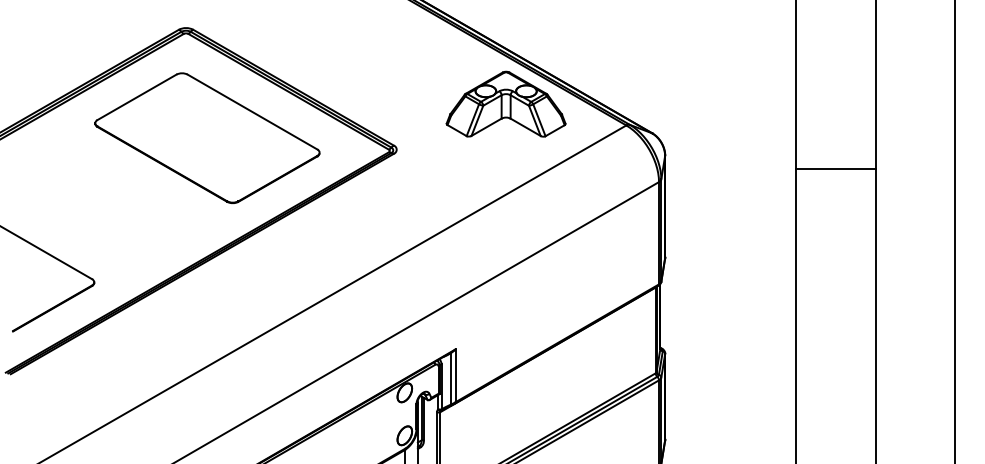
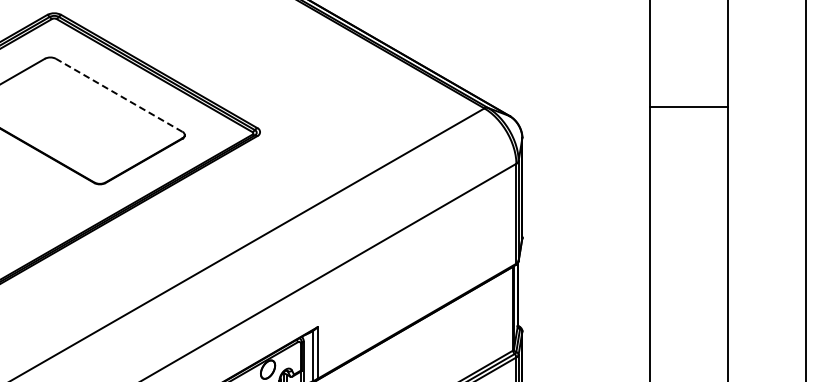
part: (505, 103) -> (366, 86), removed
line: (252, 112) -> (119, 95), solid -> dashed
line: (835, 168) -> (688, 106), moved

